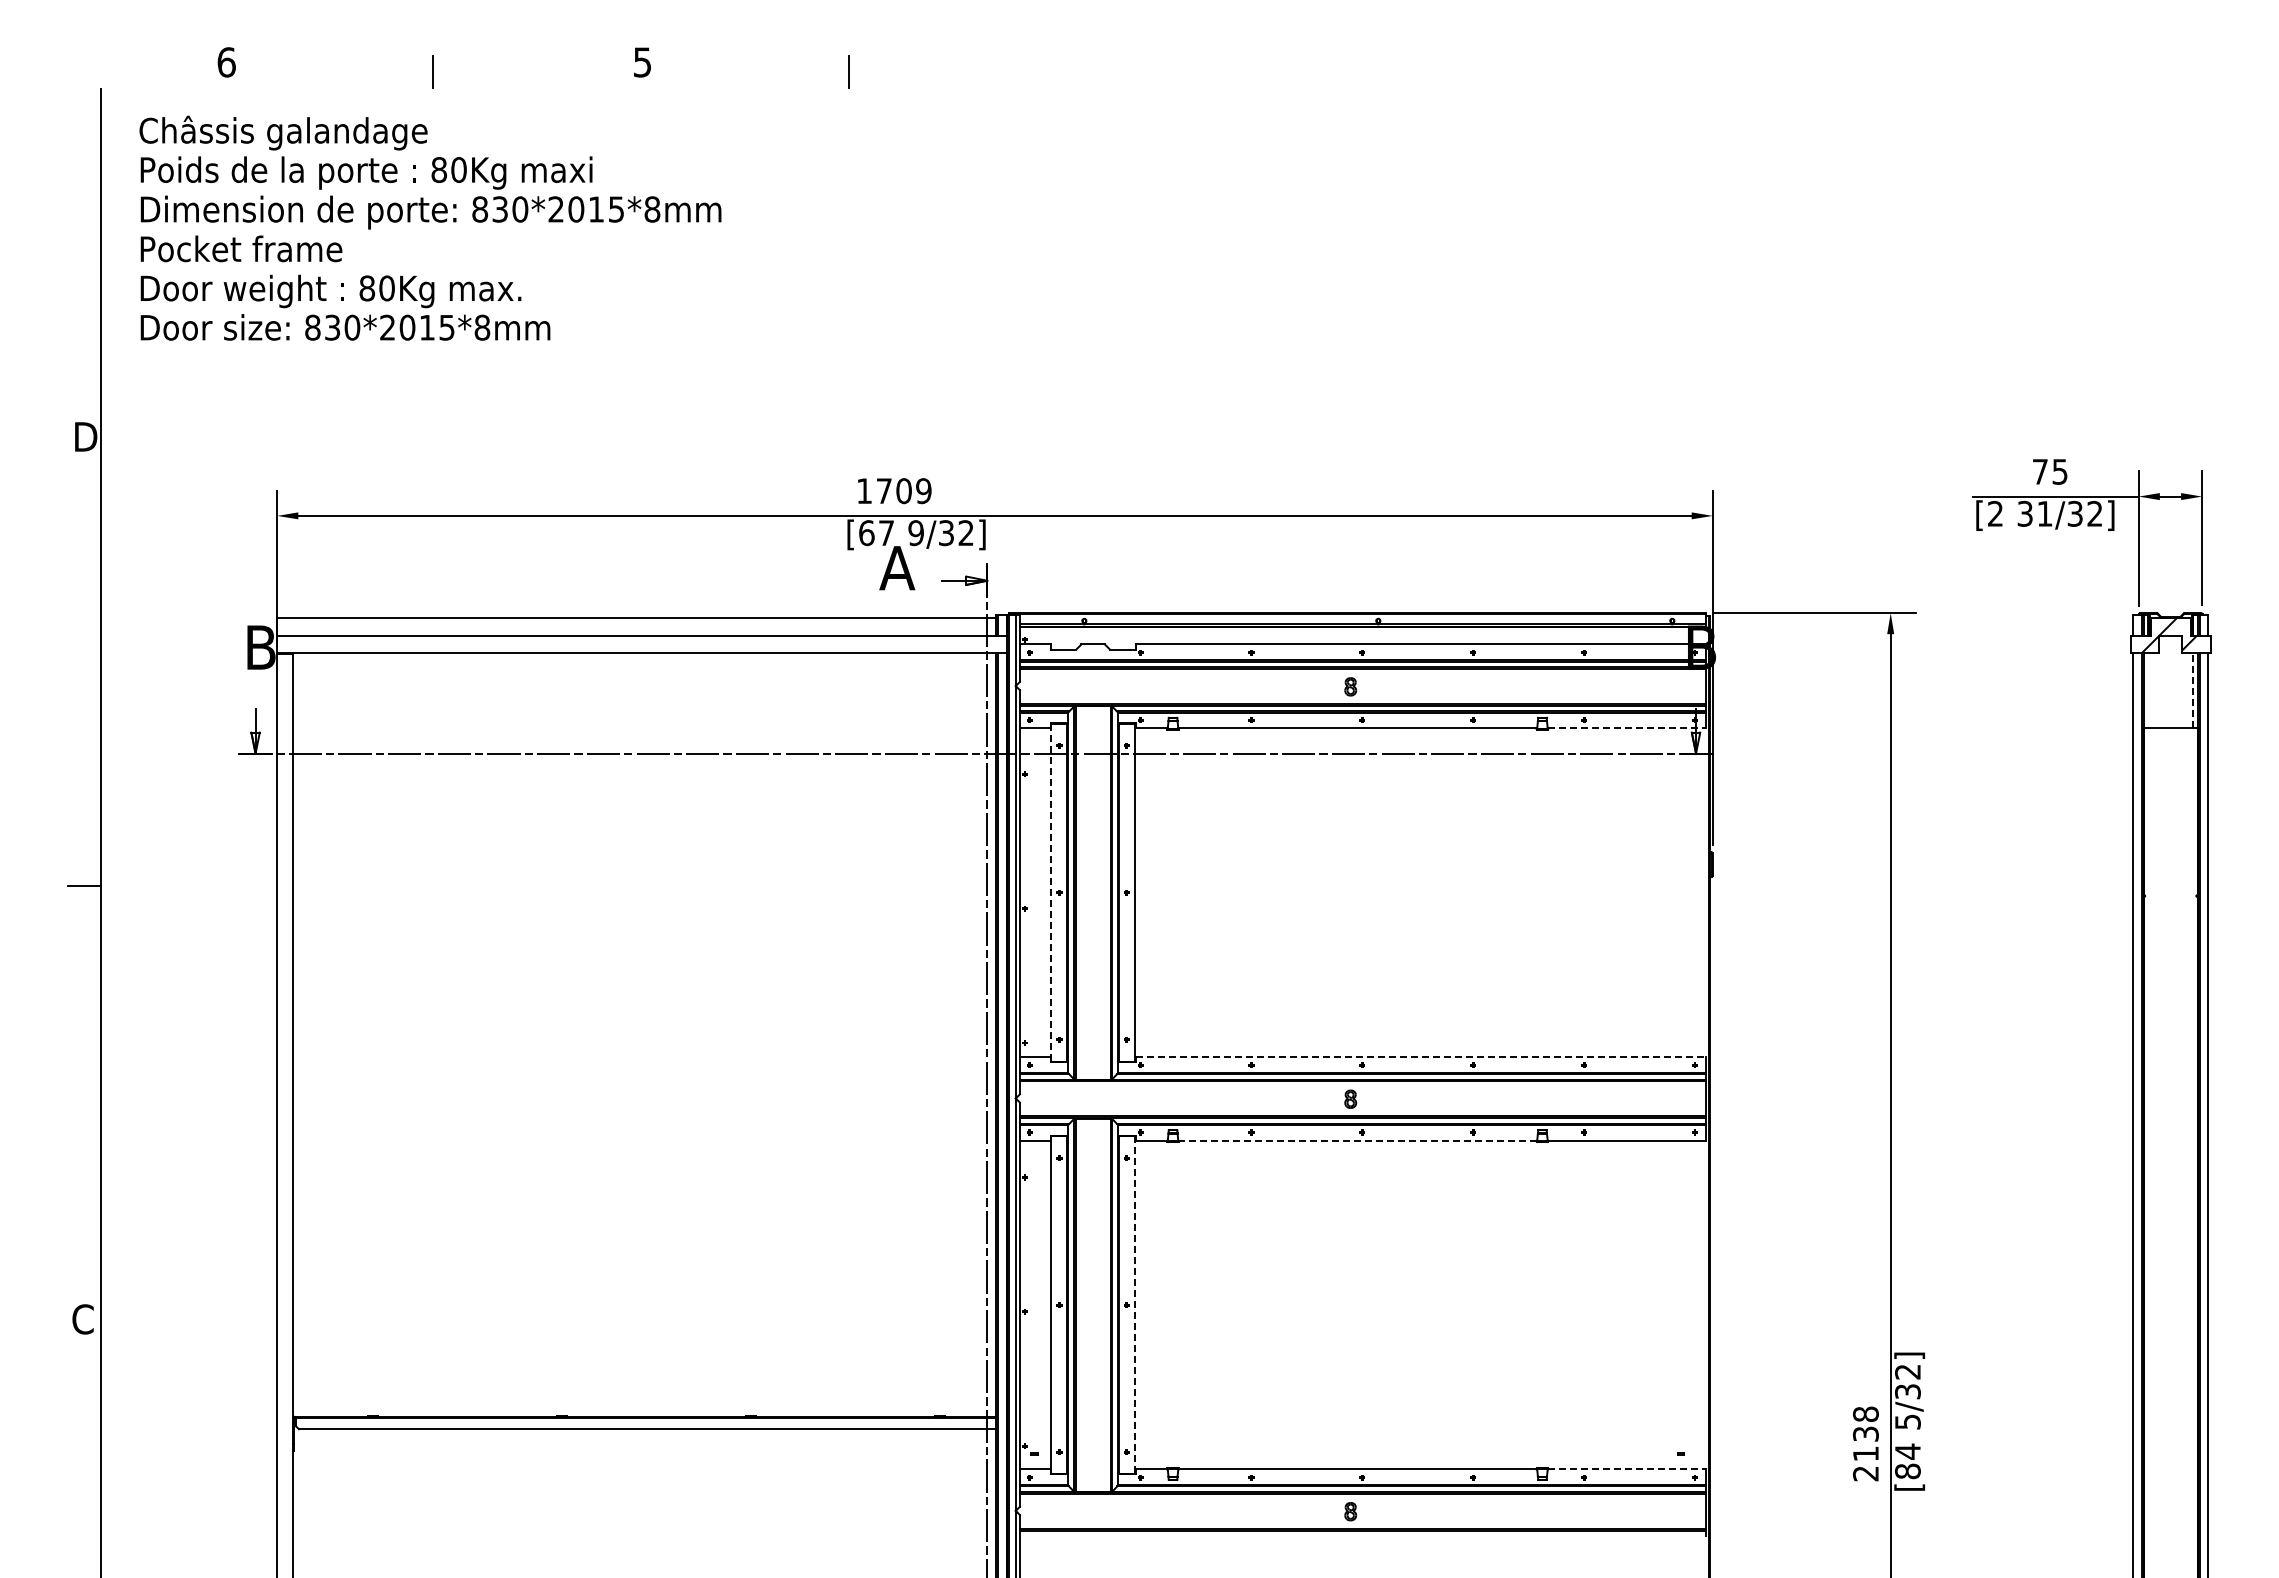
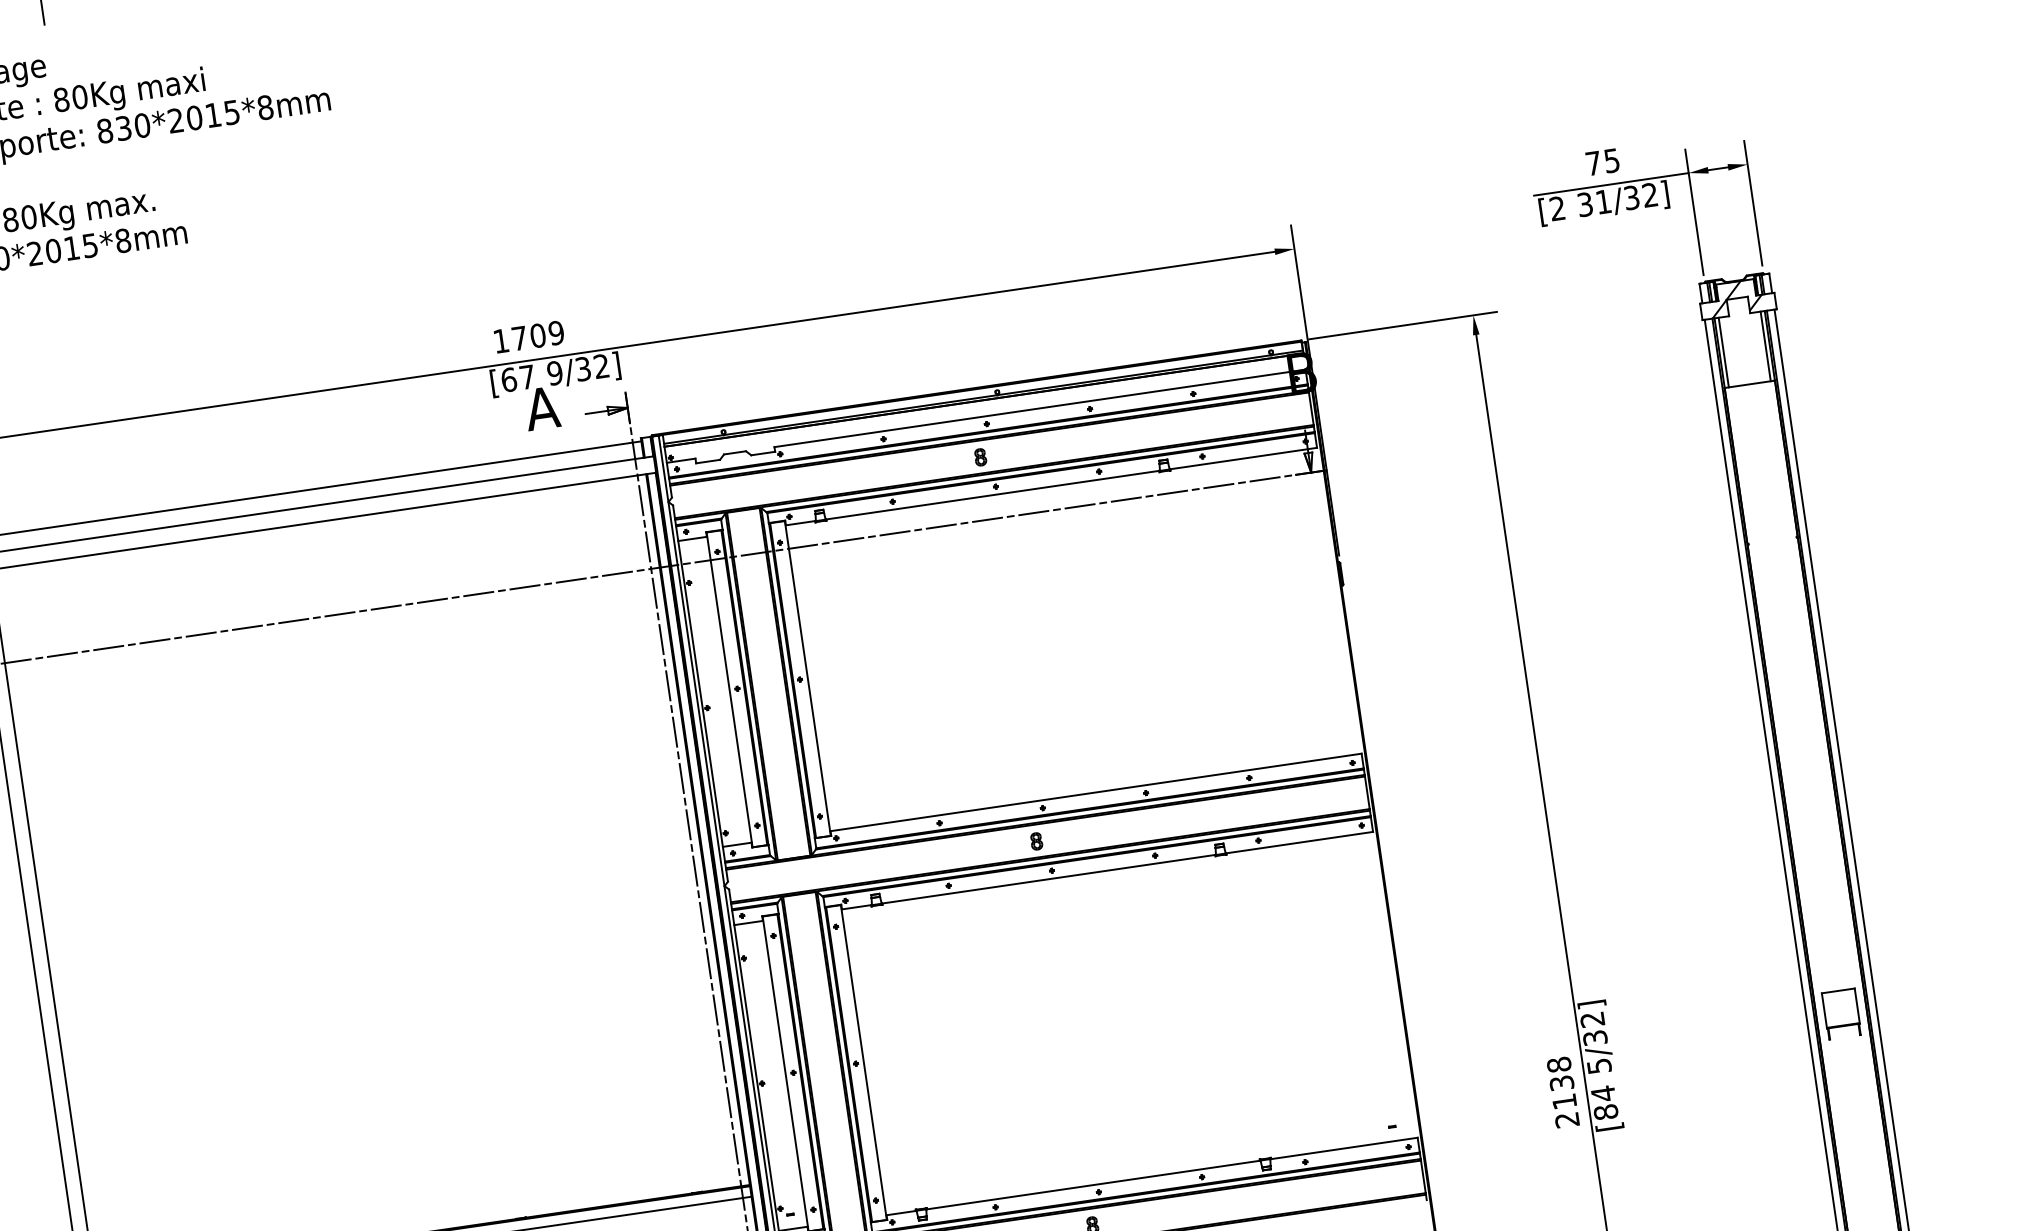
line: (2148, 690) -> (1724, 352), added
line: (2193, 690) -> (1765, 346), dashed -> solid
line: (1627, 728) -> (1244, 458), dashed -> solid
line: (1051, 893) -> (730, 690), dashed -> solid
line: (1421, 1056) -> (1096, 791), dashed -> solid
line: (1358, 1140) -> (1049, 878), dashed -> solid
line: (1135, 1305) -> (864, 1062), dashed -> solid
part: (2170, 1403) -> (1841, 1013), added
line: (1627, 1469) -> (1344, 1148), dashed -> solid

